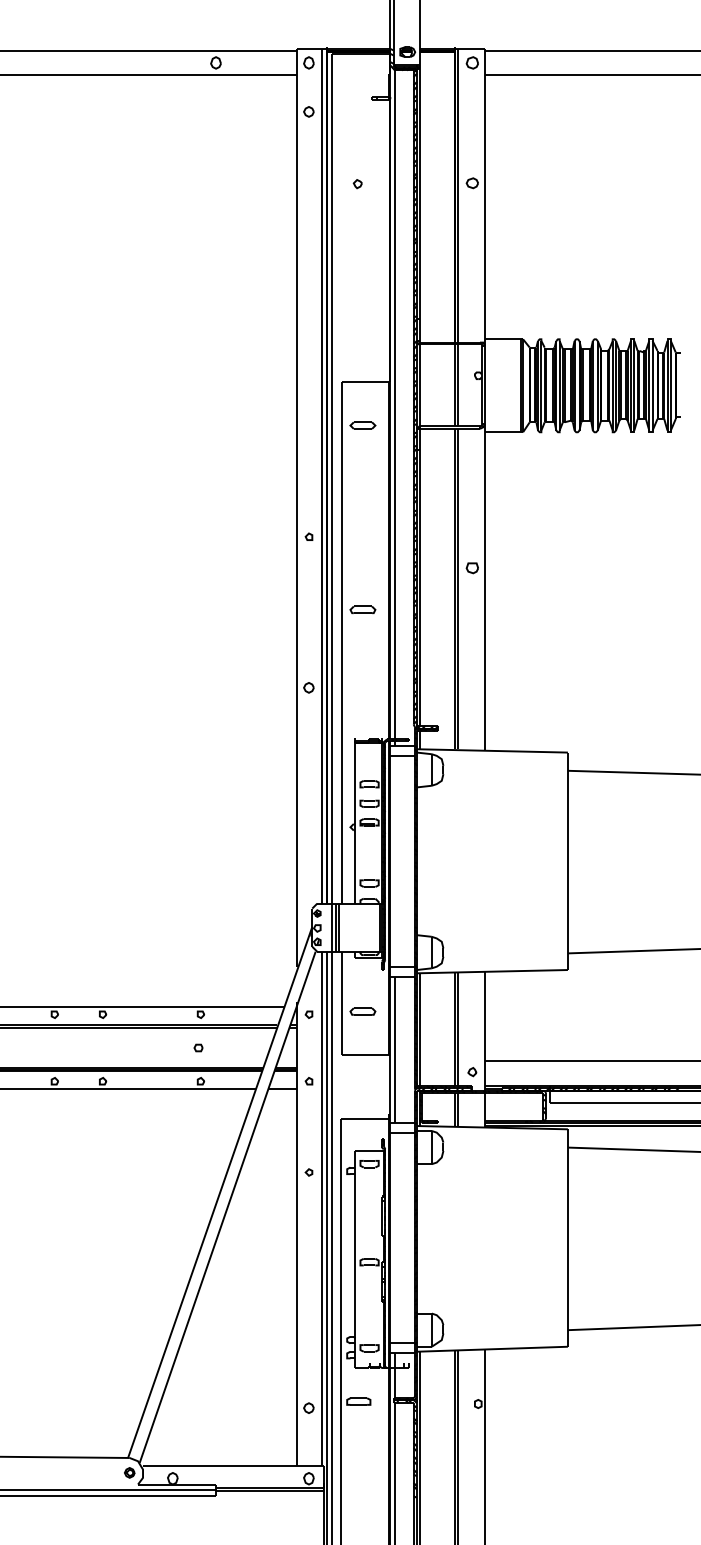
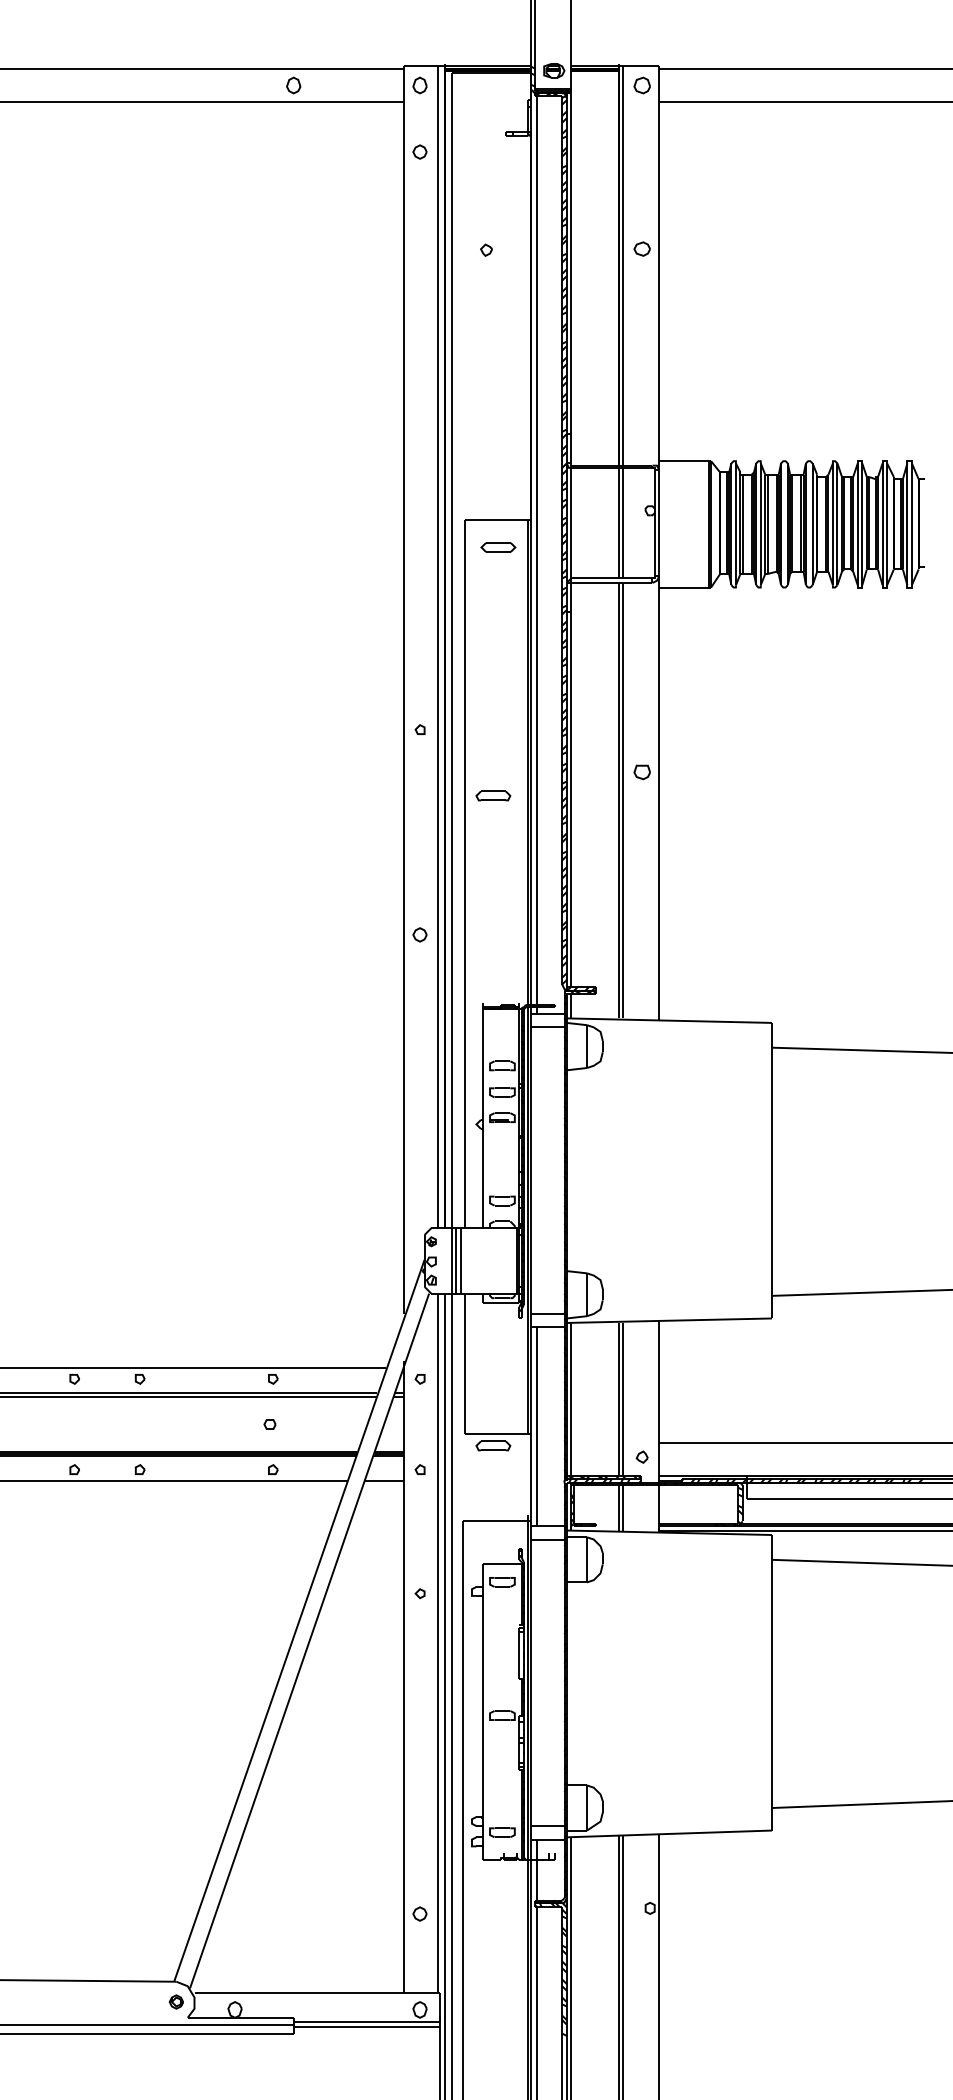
part: (363, 425) -> (498, 547), moved
part: (363, 609) -> (493, 795), moved
part: (363, 1011) -> (493, 1445), moved
part: (358, 1401) -> (487, 1904), removed

